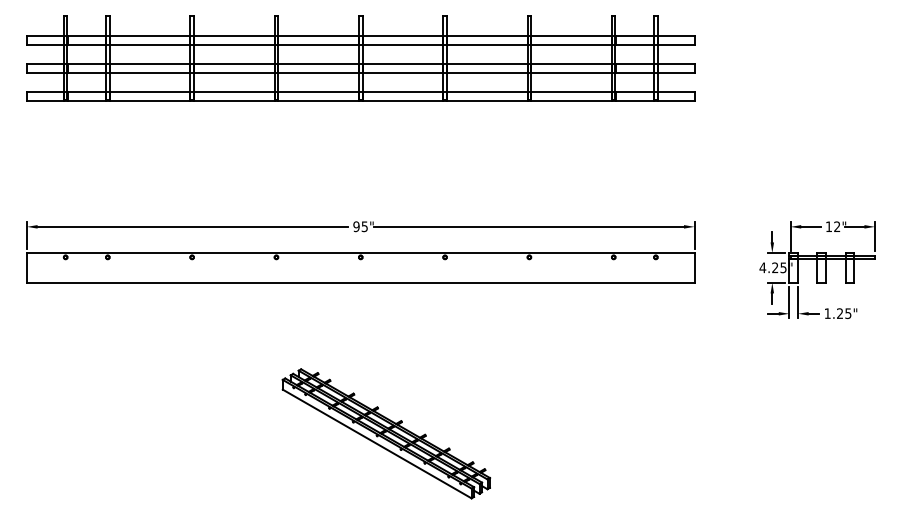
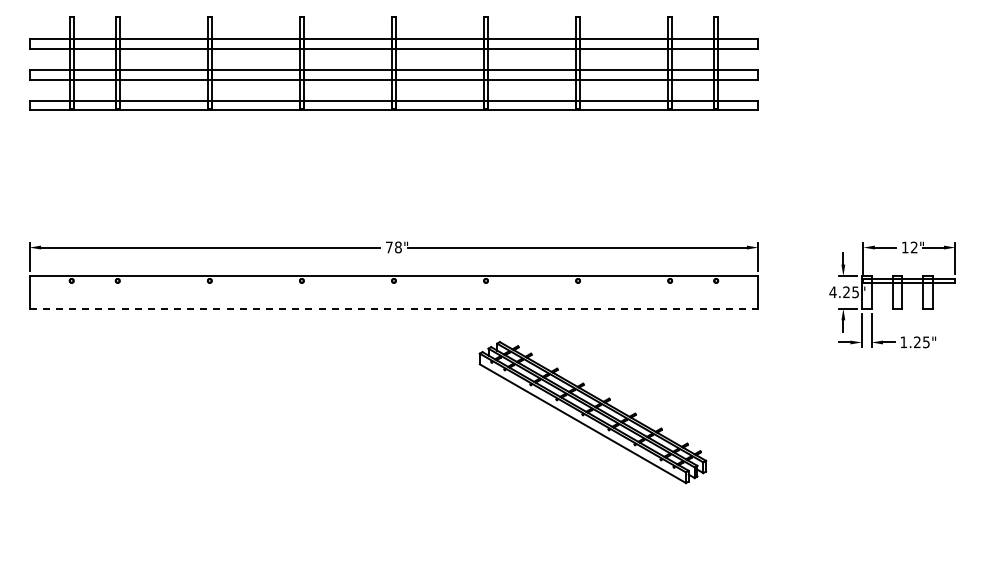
text: (360, 226) -> (393, 247), 95" -> 78"
line: (361, 282) -> (394, 308), solid -> dashed
part: (385, 433) -> (592, 412), moved

